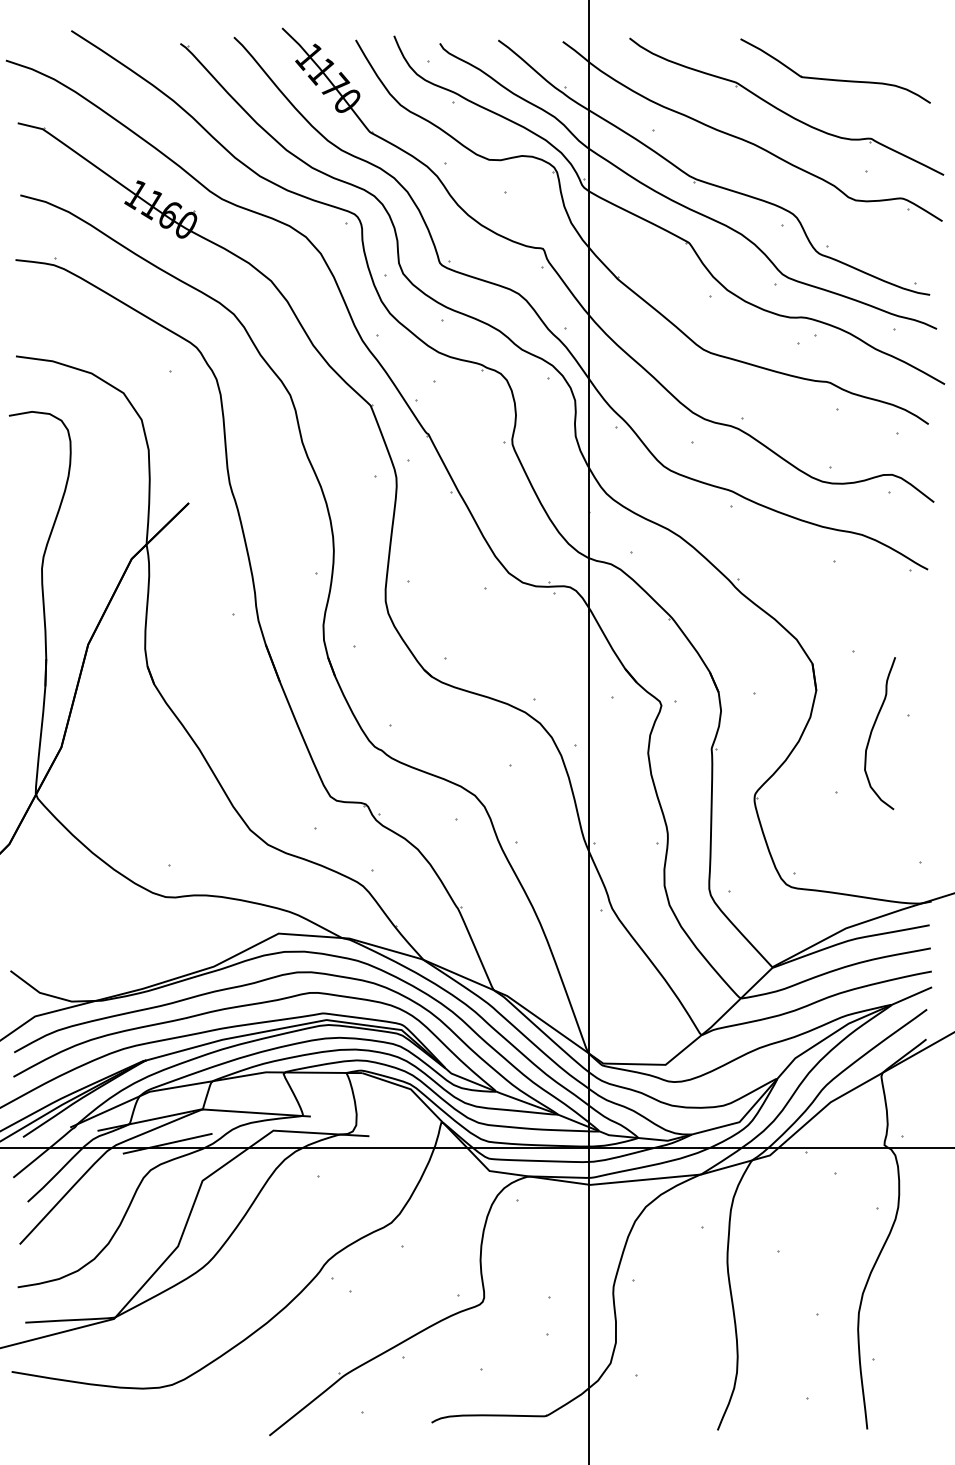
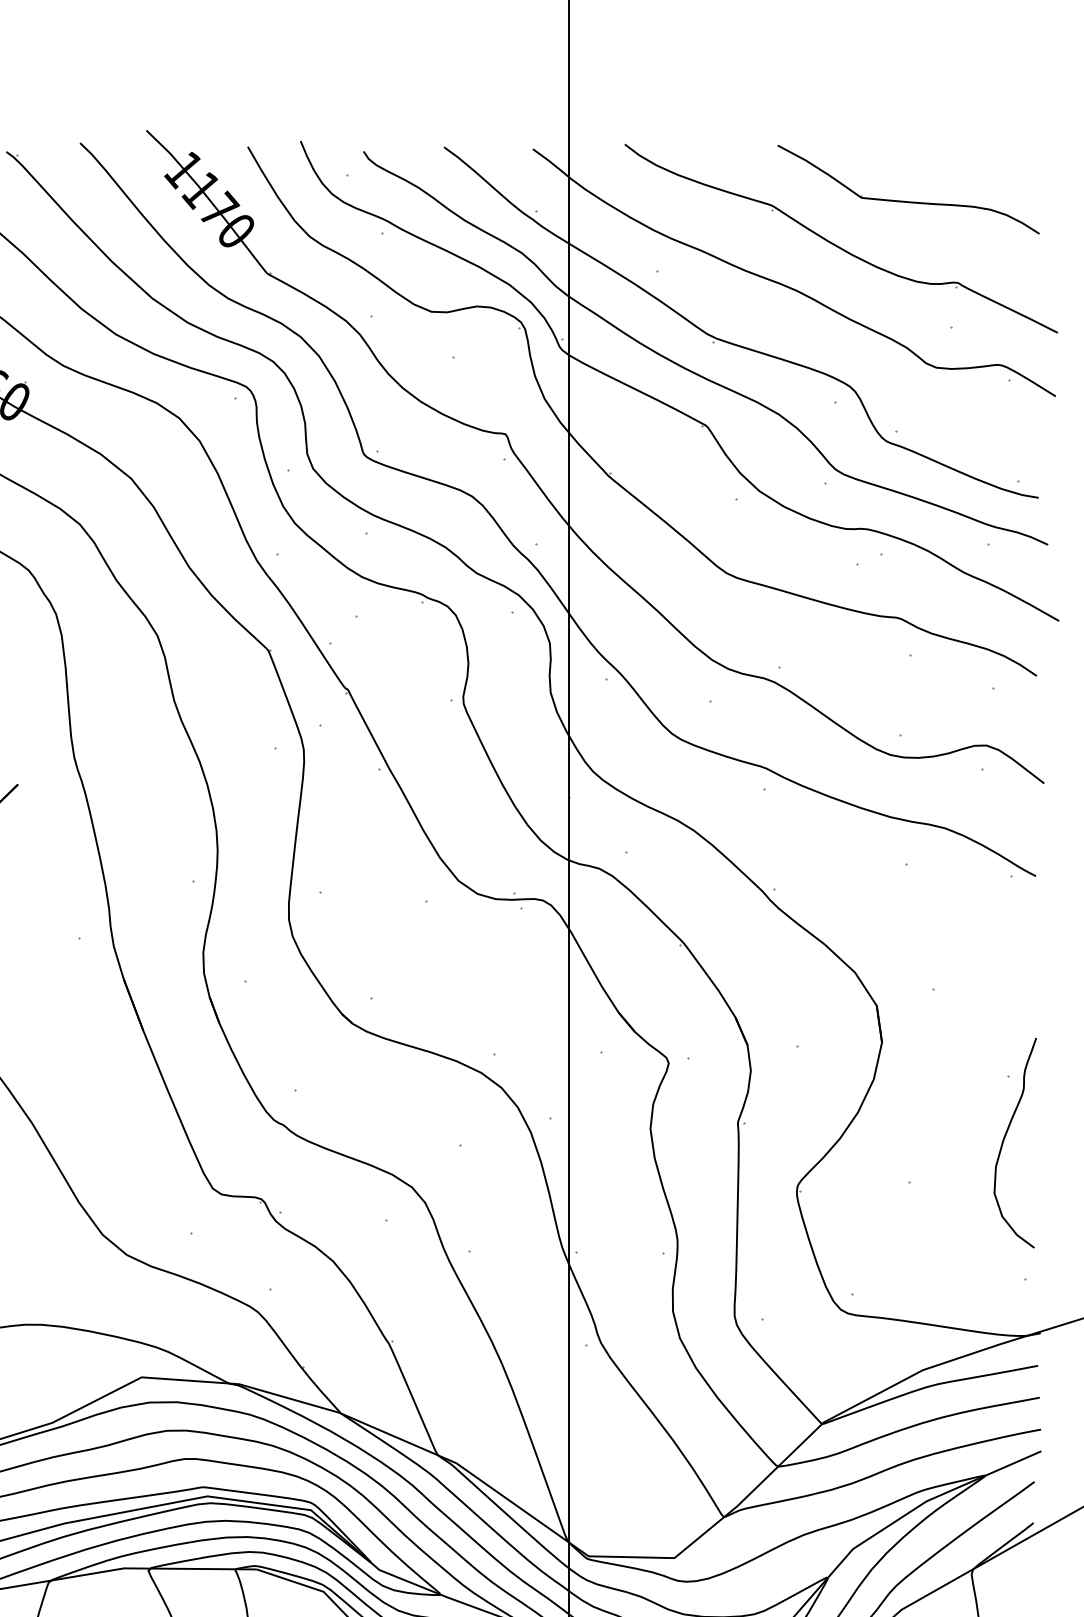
curve: (872, 732) -> (1004, 1141), moved

